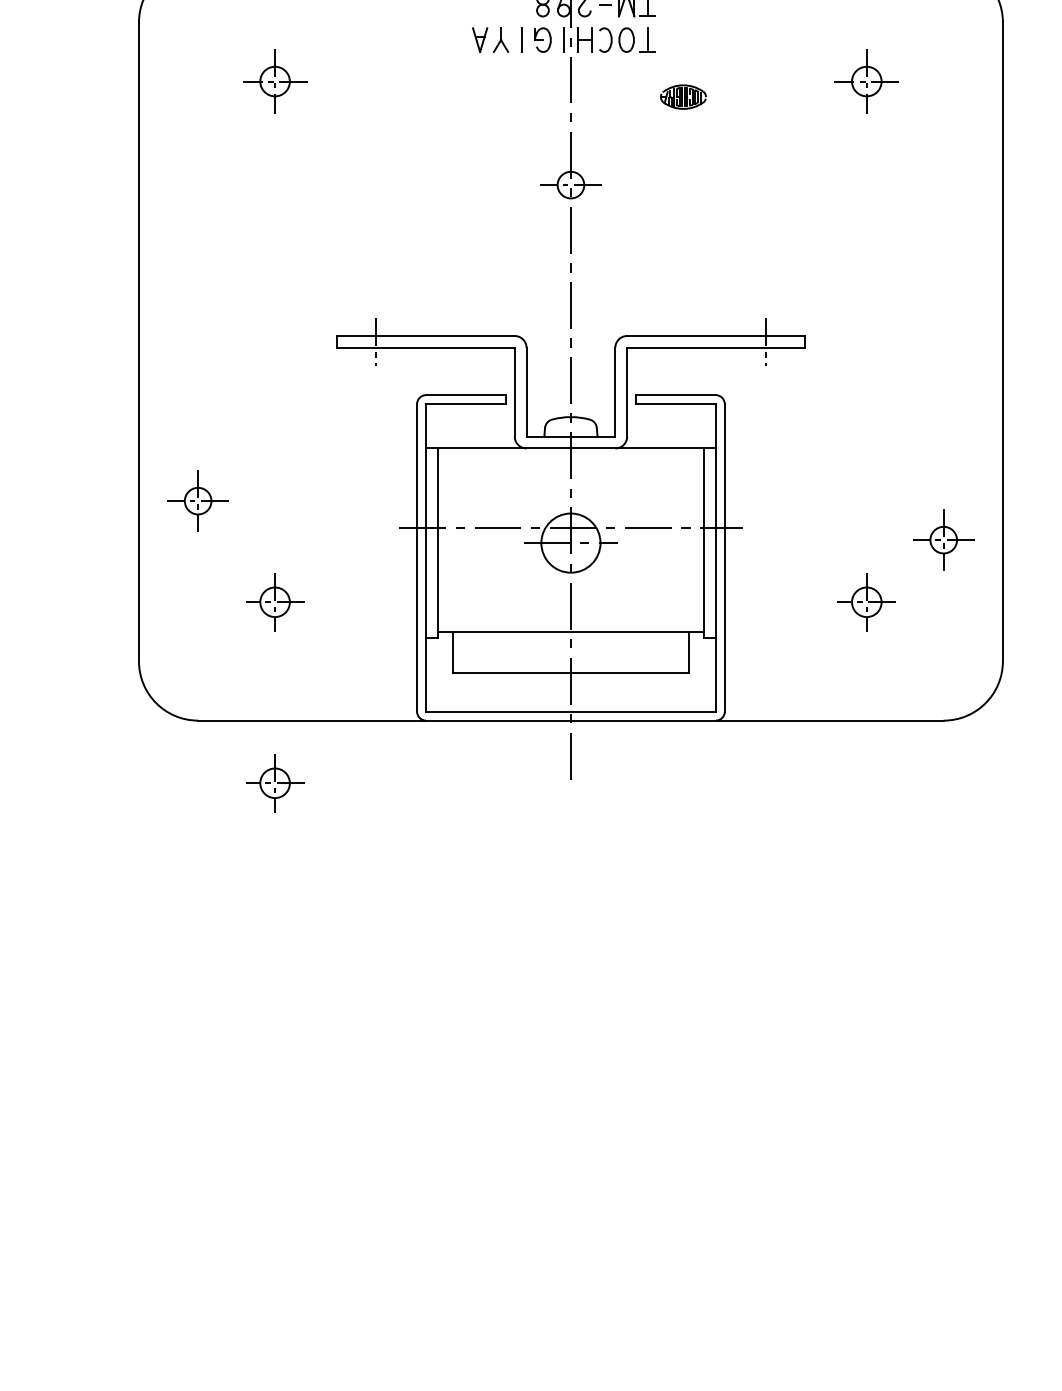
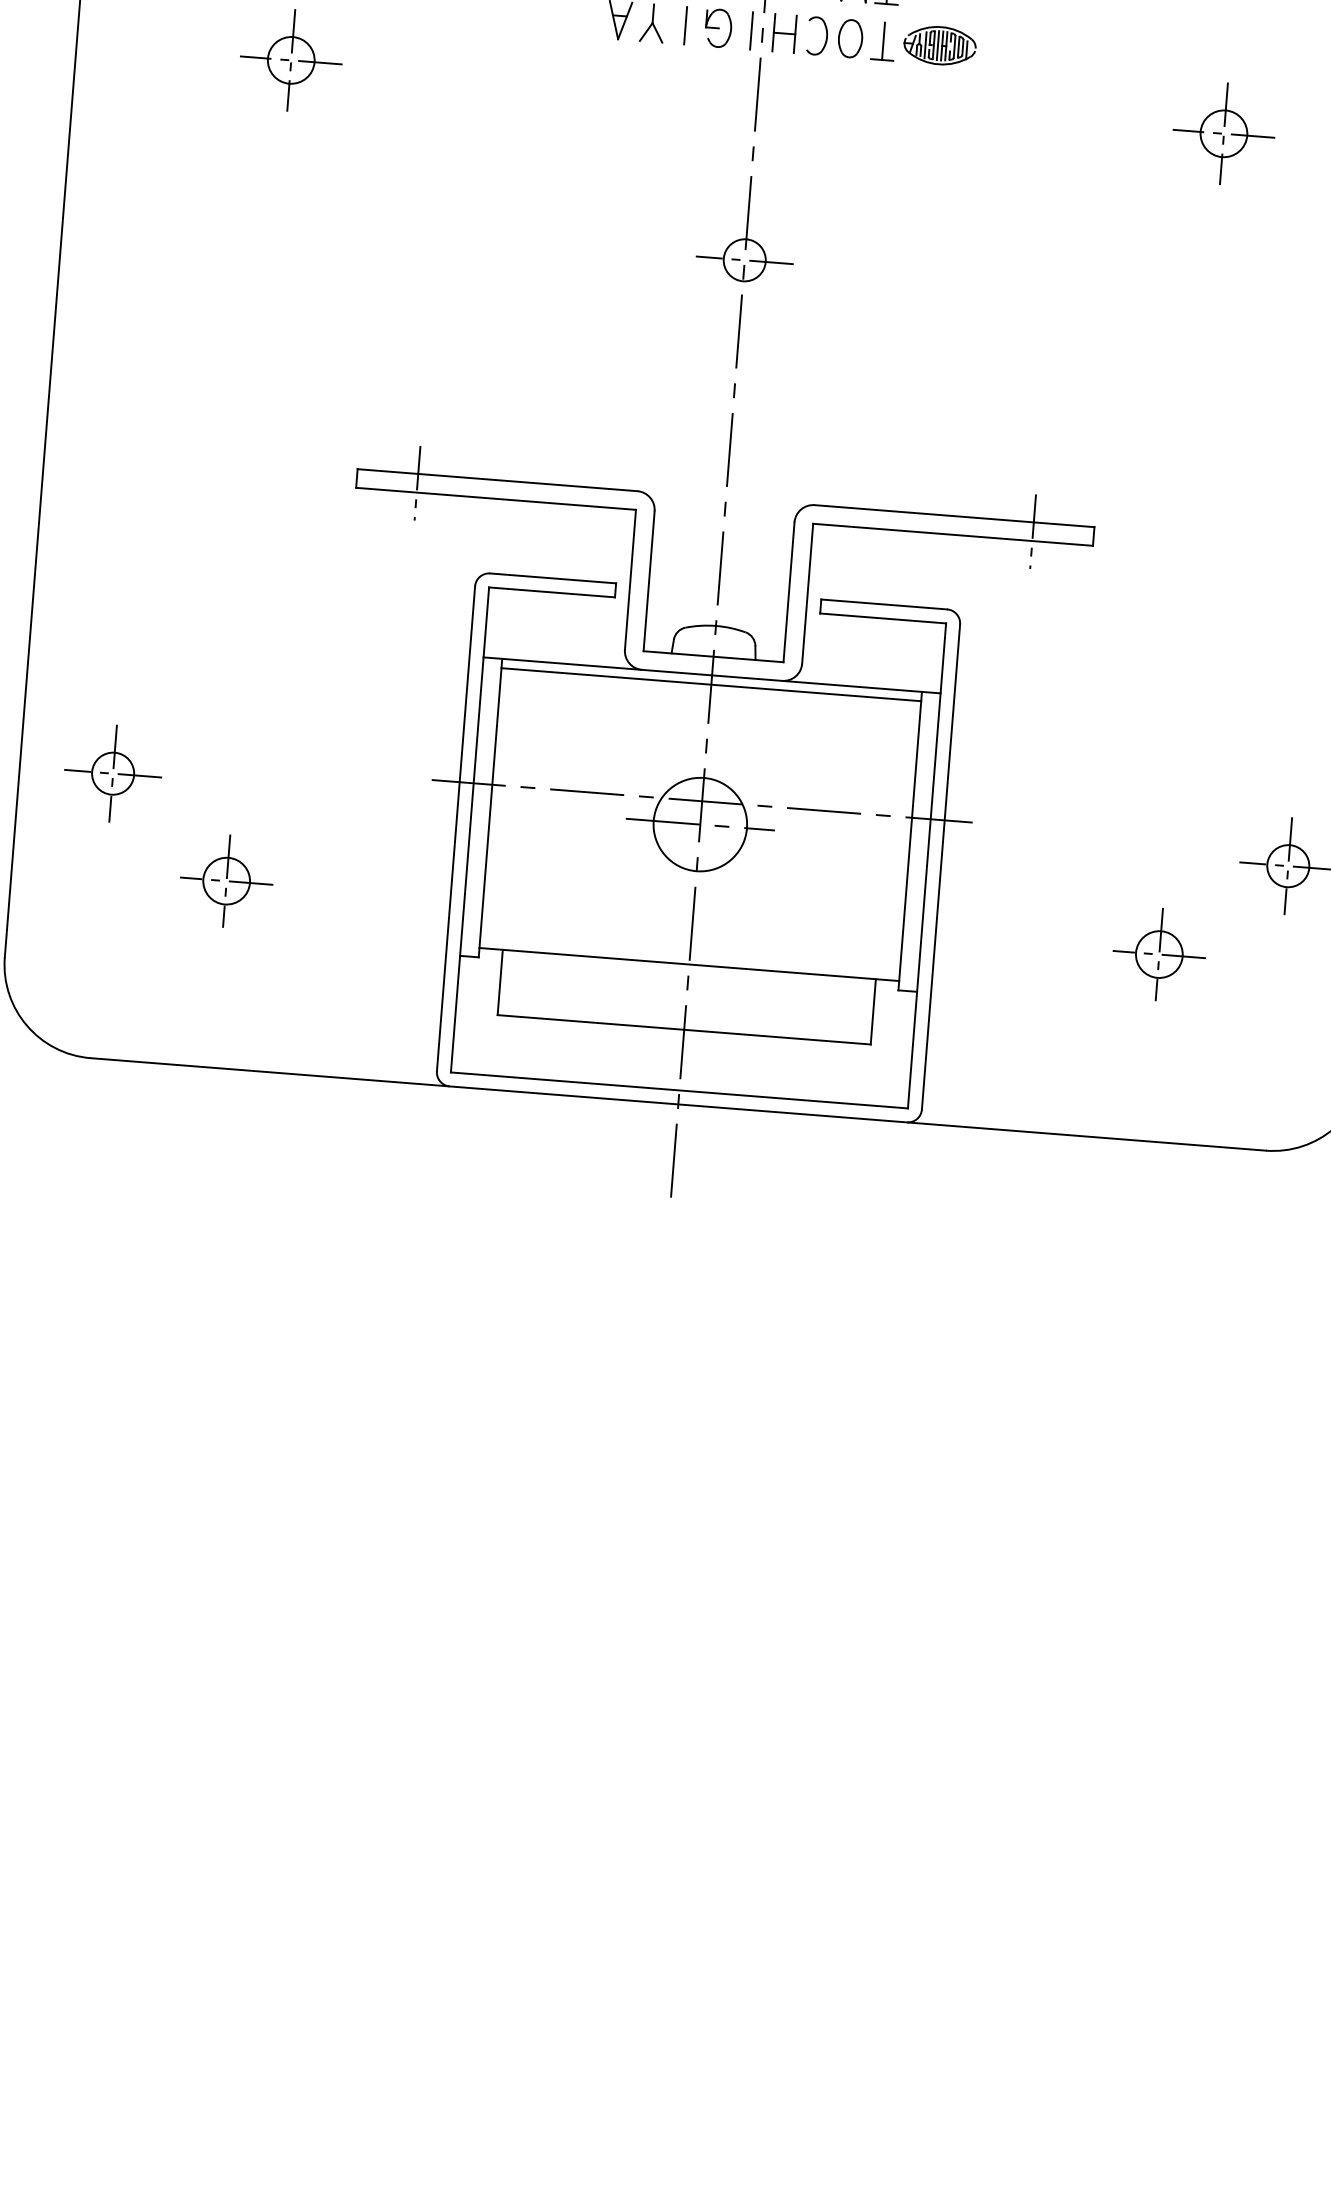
part: (683, 96) -> (940, 44), moved
line: (570, 454) -> (710, 684), added
part: (197, 500) -> (112, 772), moved
part: (275, 783) -> (204, 1166), removed

